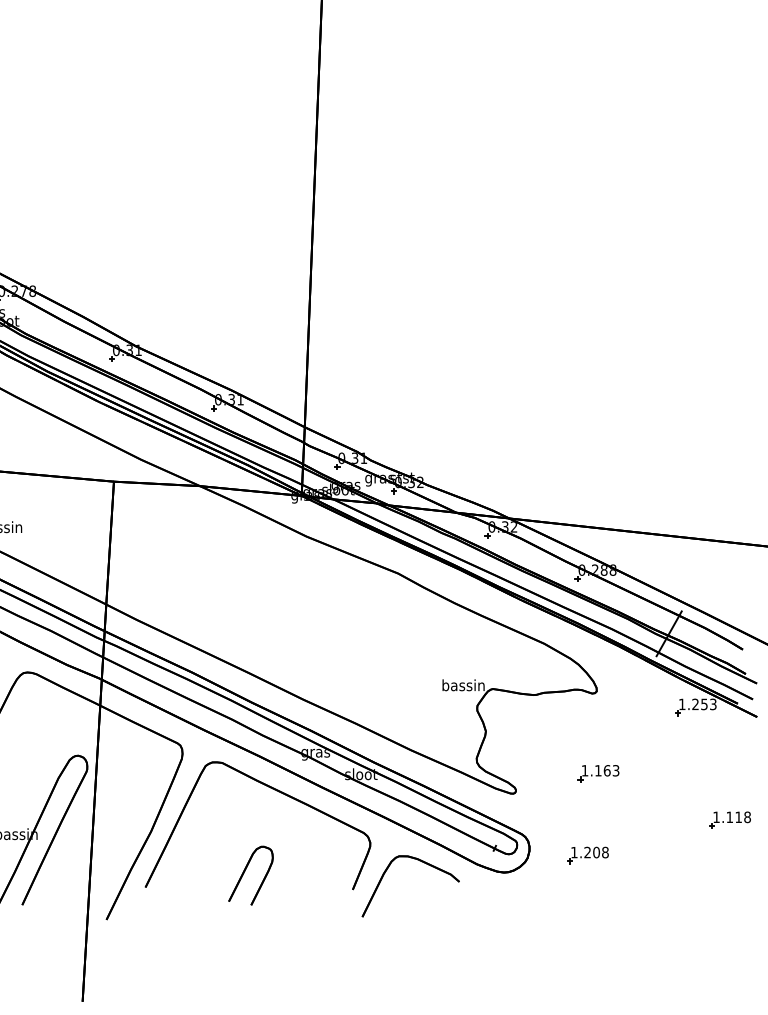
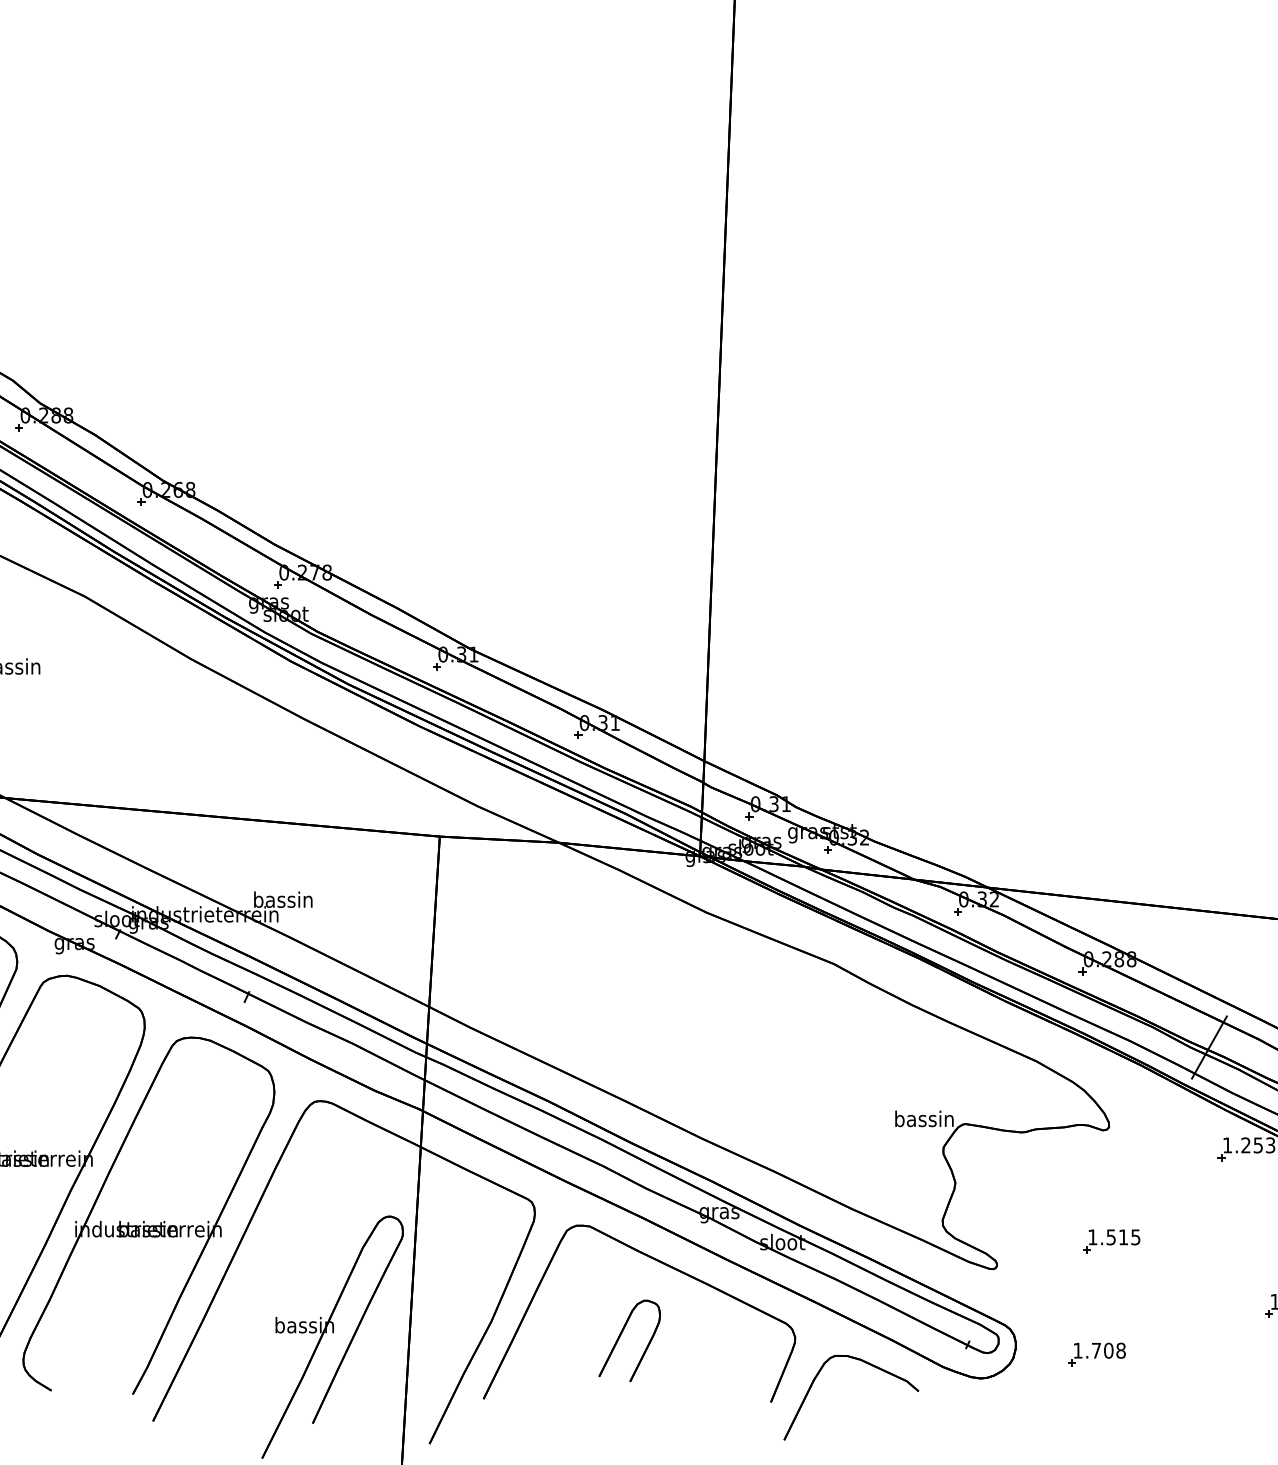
text: (607, 770) -> (1123, 1237), 1.163 -> 1.515
text: (586, 852) -> (1095, 1350), 1.208 -> 1.708
part: (245, 871) -> (621, 1335), moved

